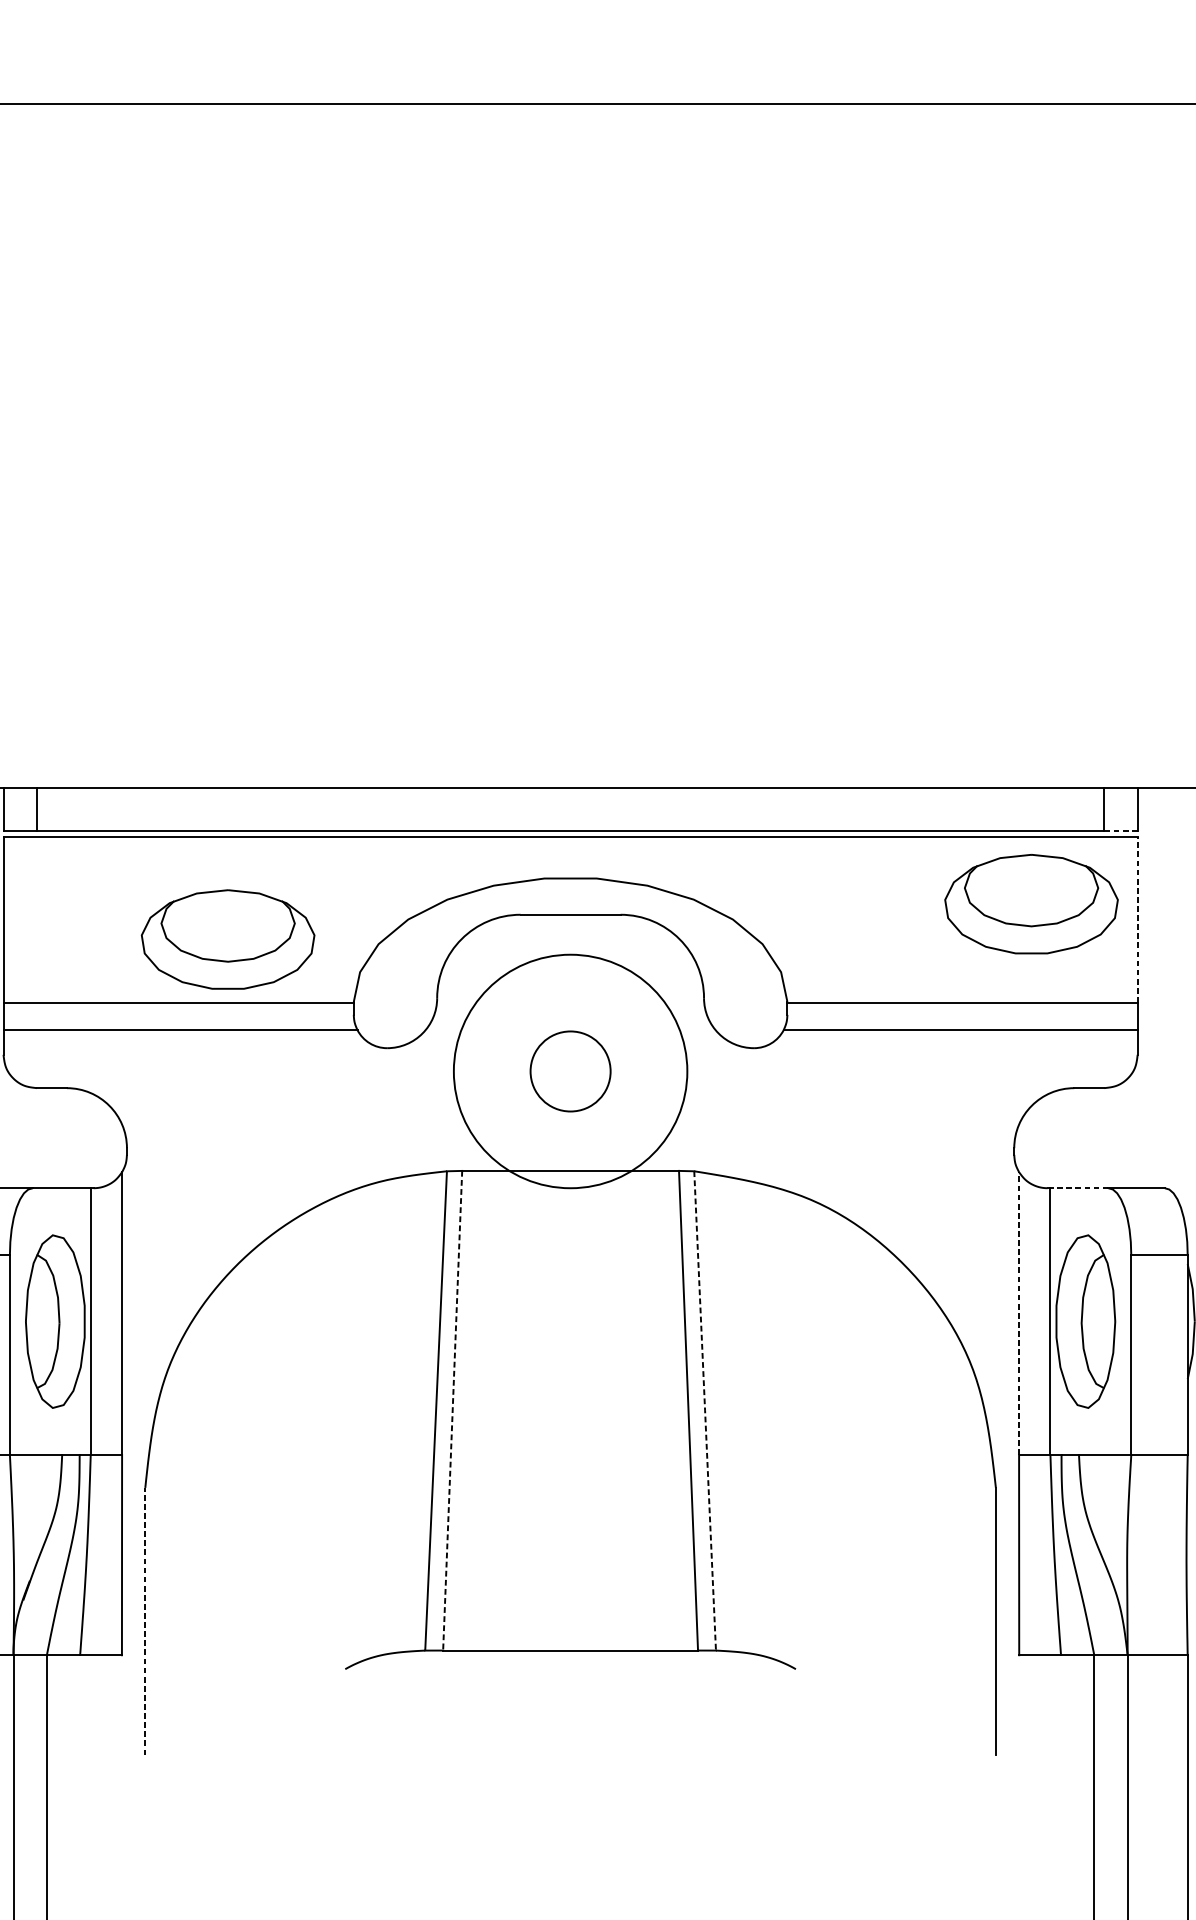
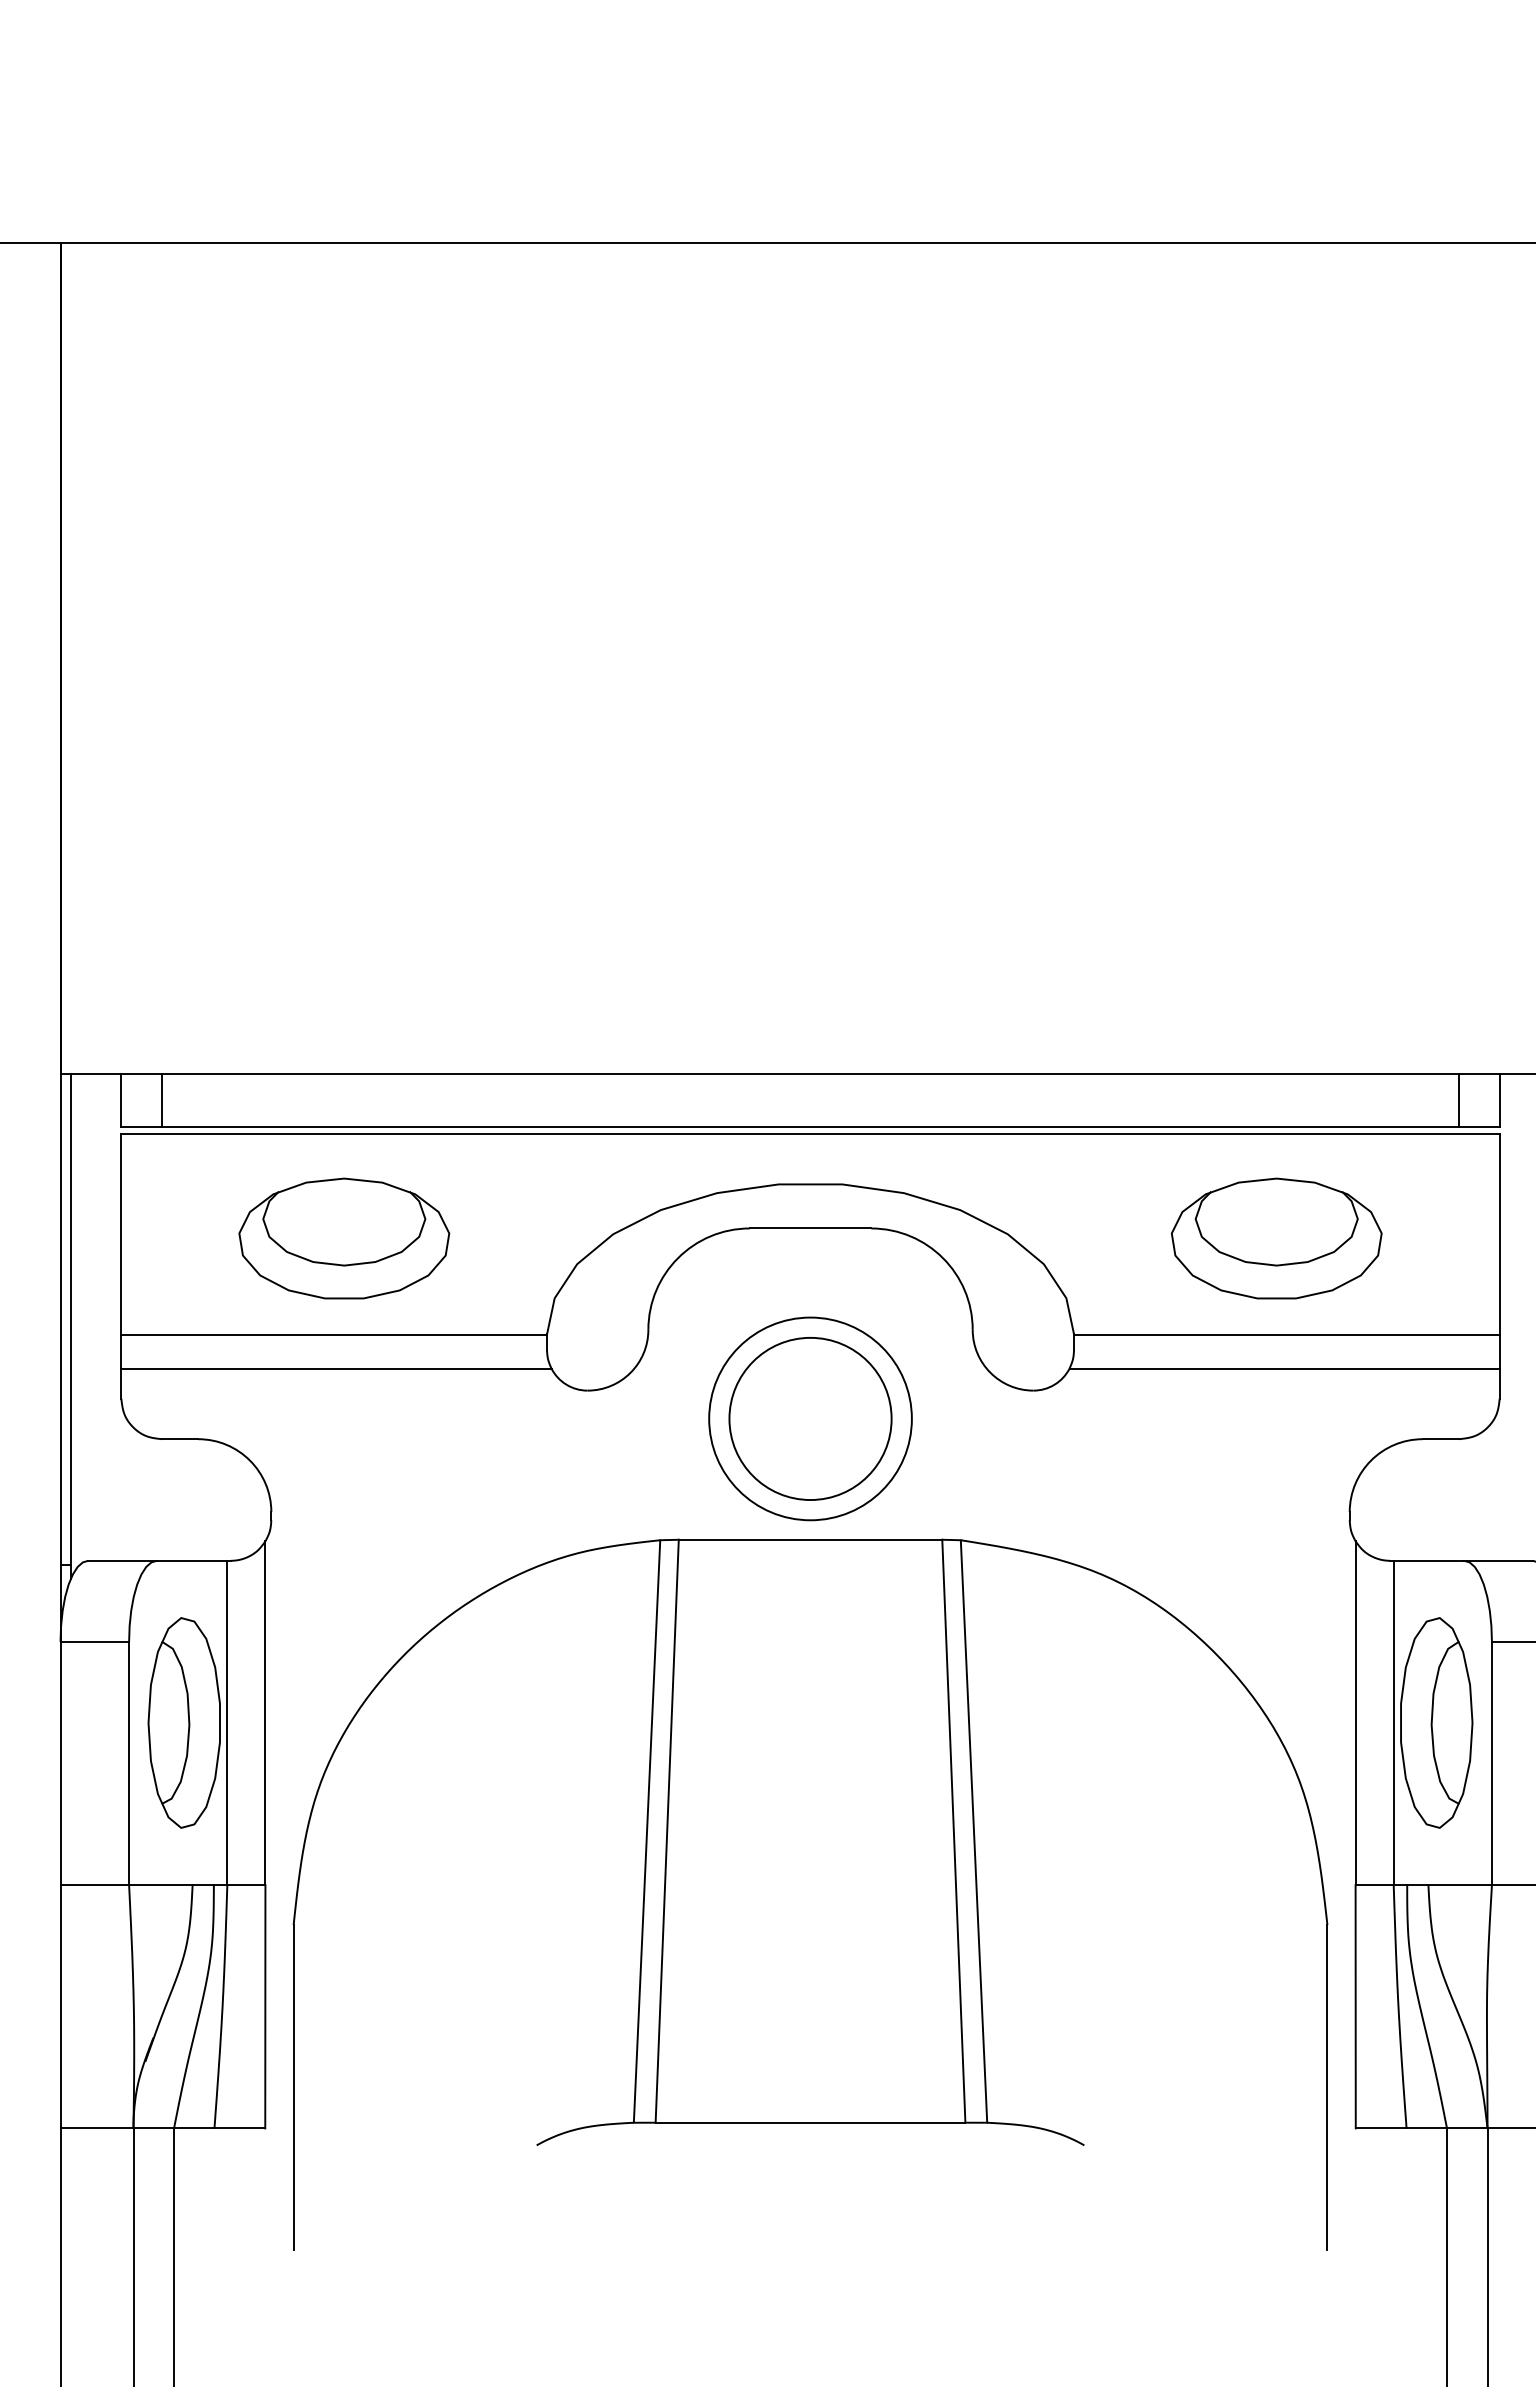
line: (1120, 831) -> (1478, 1127), dashed -> solid
part: (1031, 904) -> (1276, 1238), moved
line: (1137, 919) -> (1499, 1234), dashed -> solid
part: (228, 939) -> (344, 1238), moved
circle: (570, 1071) -> (810, 1418), size x0.71
circle: (570, 1071) -> (810, 1418), size x1.67
line: (1079, 1187) -> (1428, 1560), dashed -> solid
line: (1019, 1313) -> (1355, 1713), dashed -> solid
line: (452, 1410) -> (667, 1831), dashed -> solid
line: (705, 1410) -> (974, 1831), dashed -> solid
line: (145, 1621) -> (293, 2087), dashed -> solid

